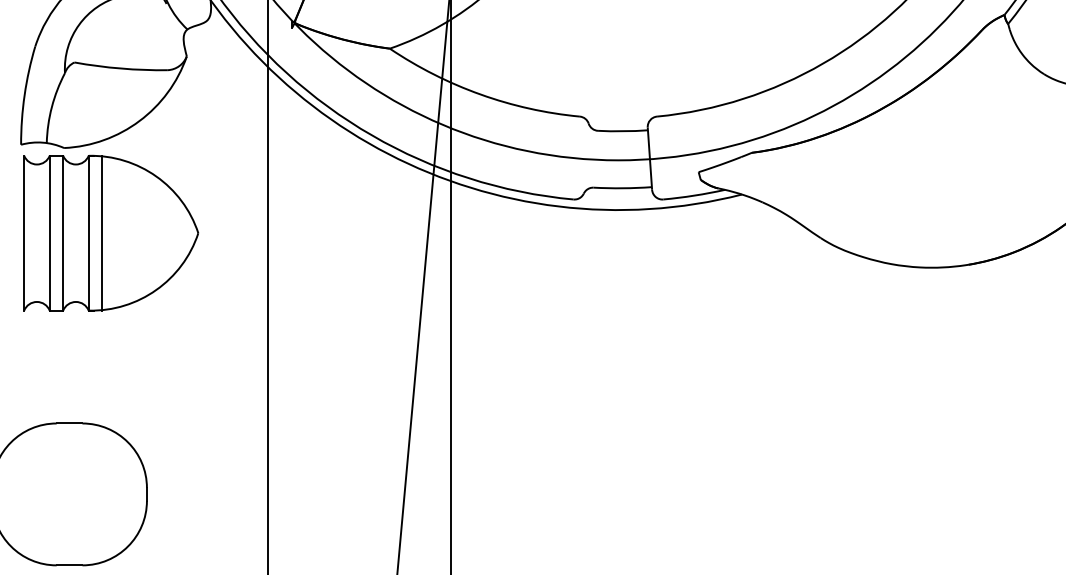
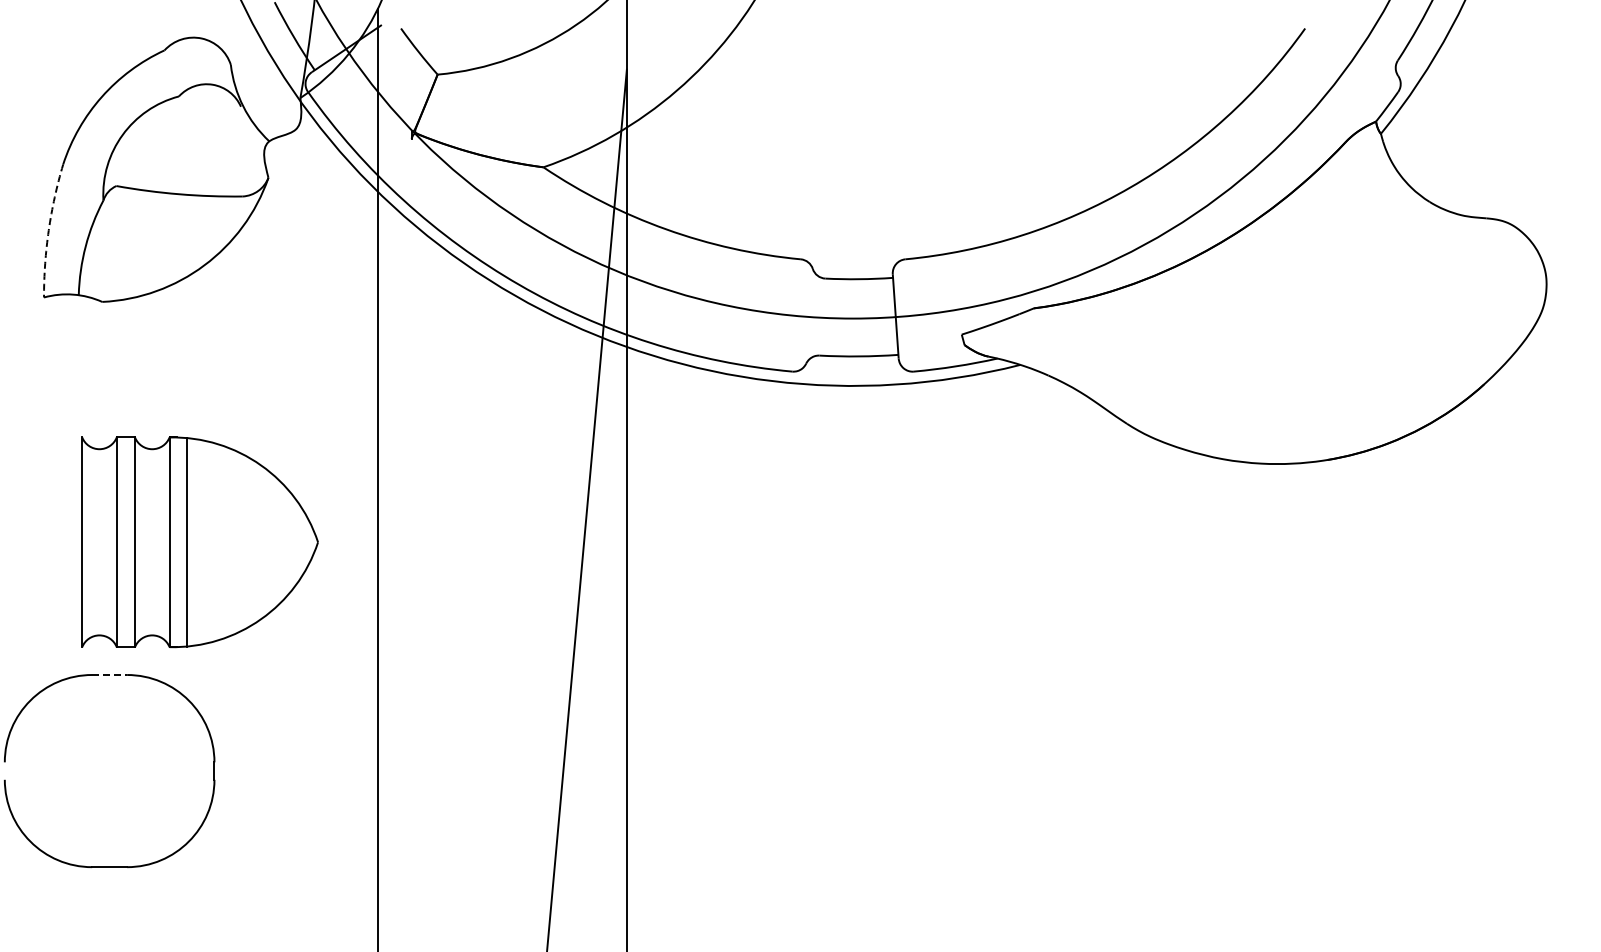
arc: (24, 95) -> (48, 230), solid -> dashed
part: (110, 233) -> (199, 542), moved
line: (70, 423) -> (110, 675), solid -> dashed

